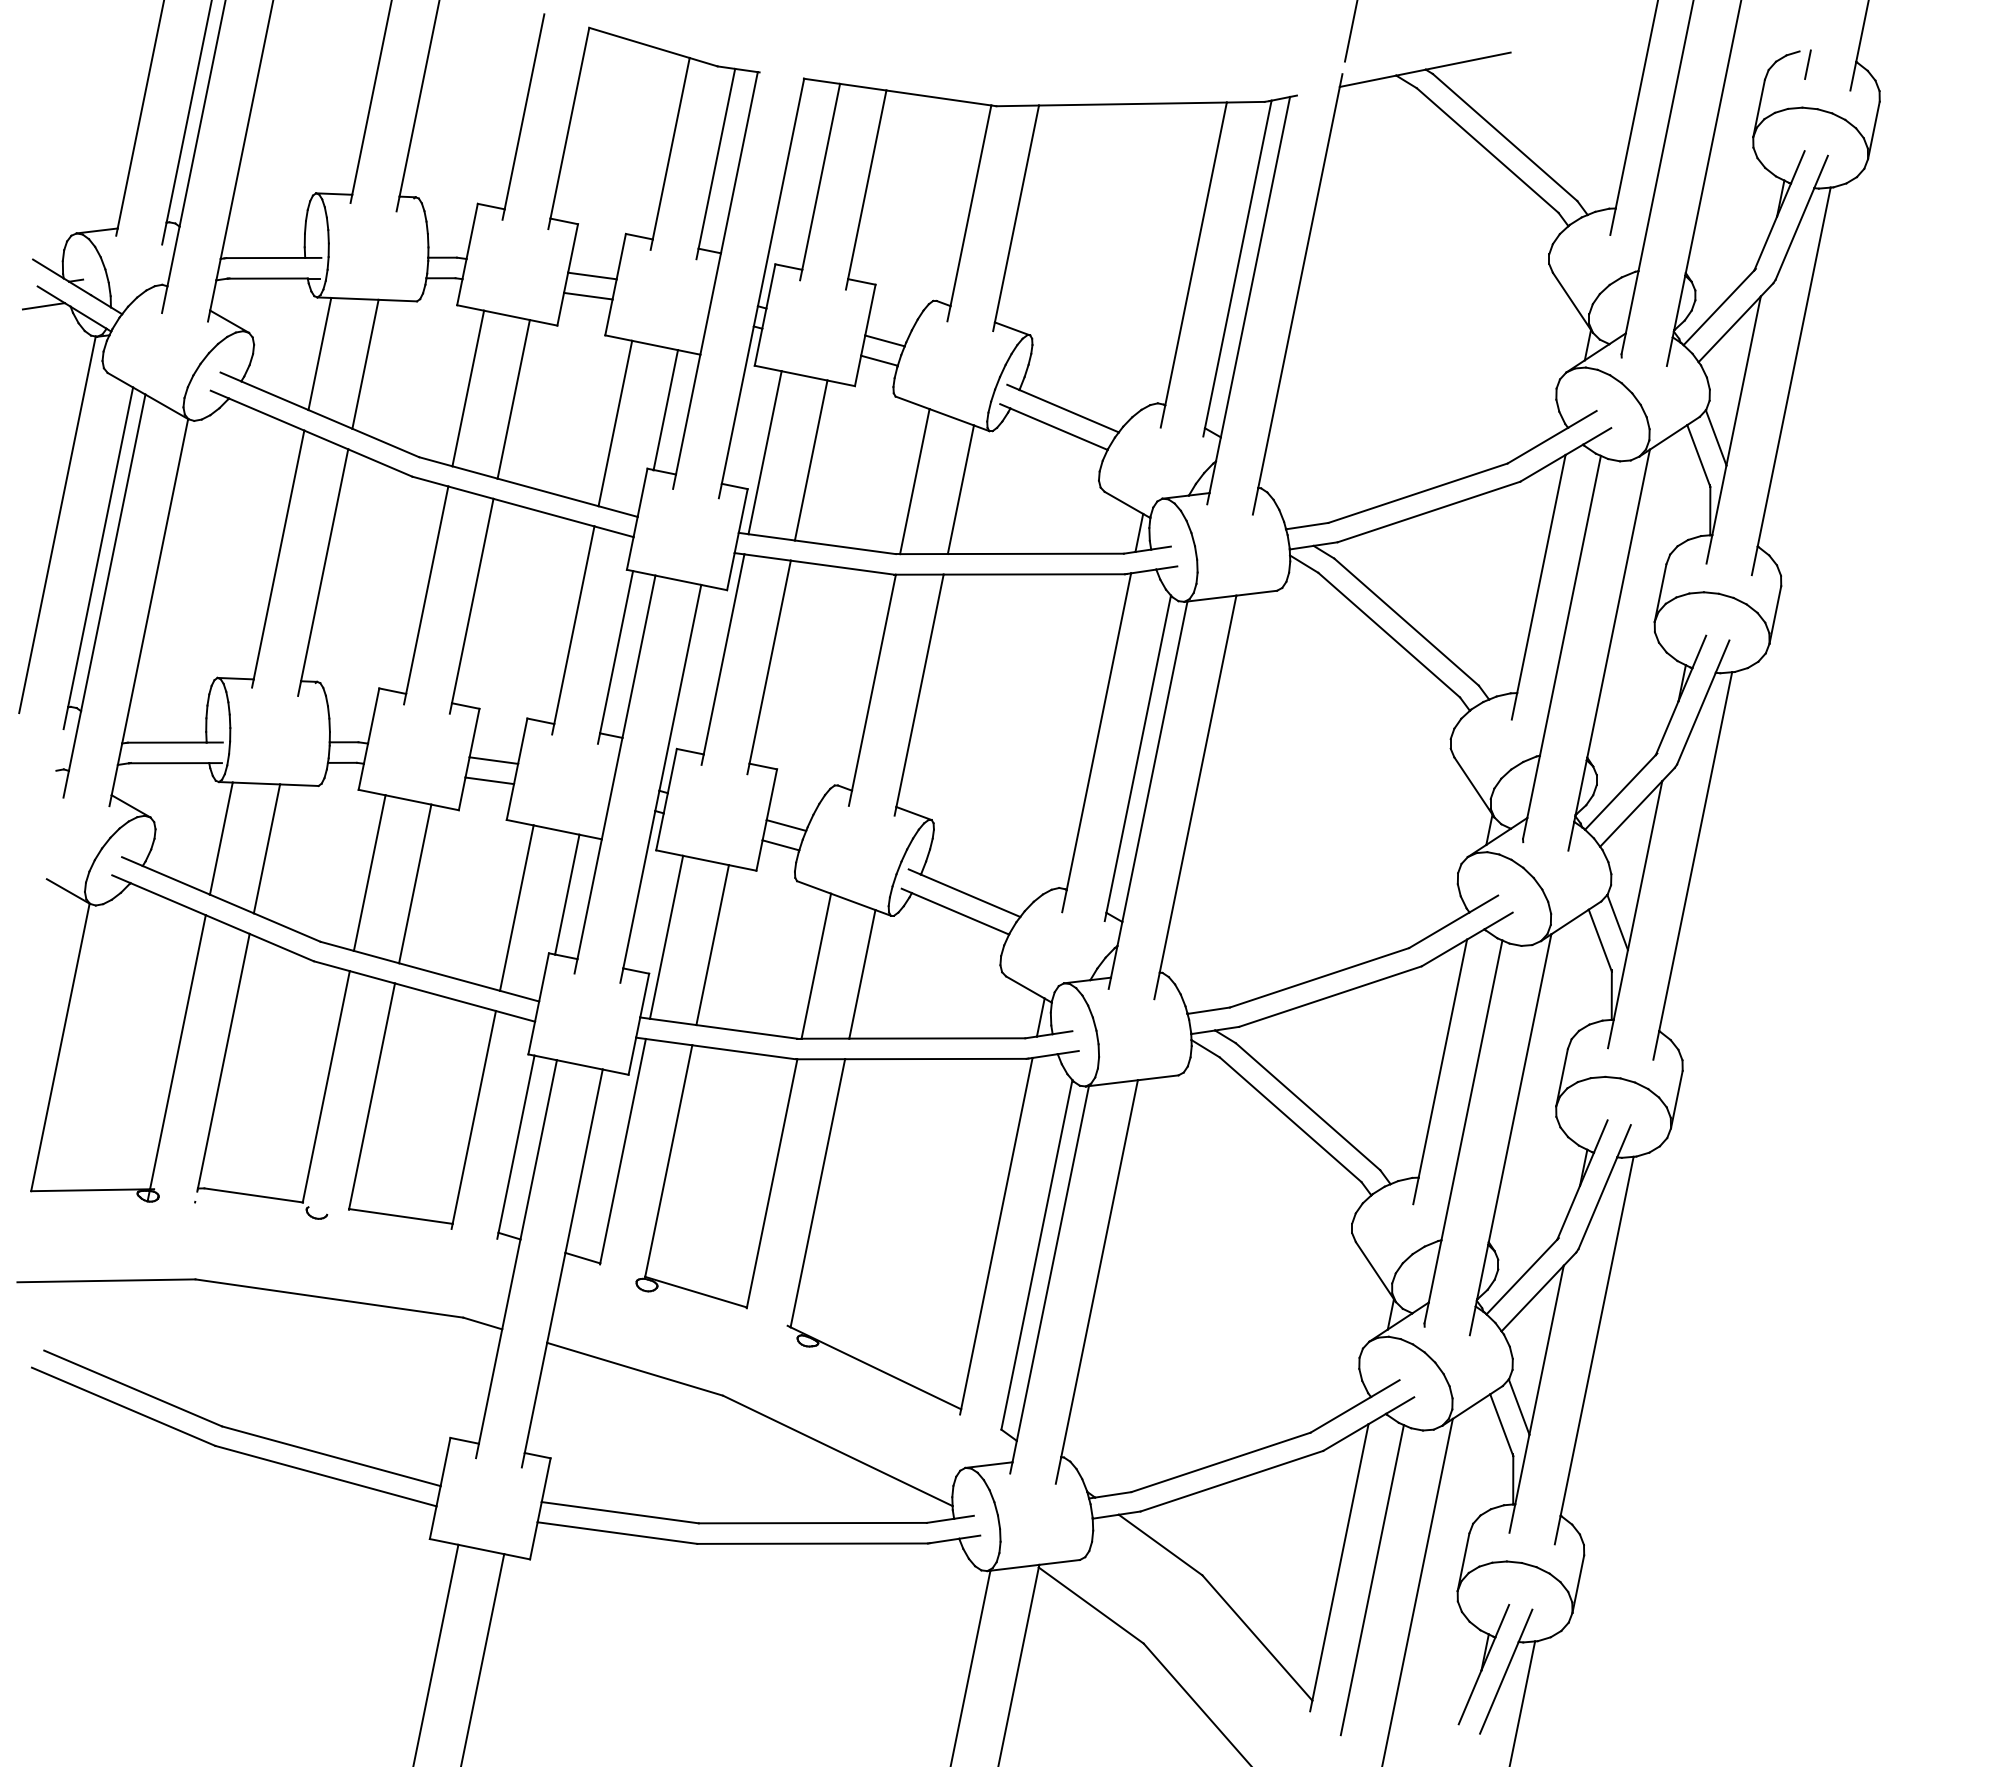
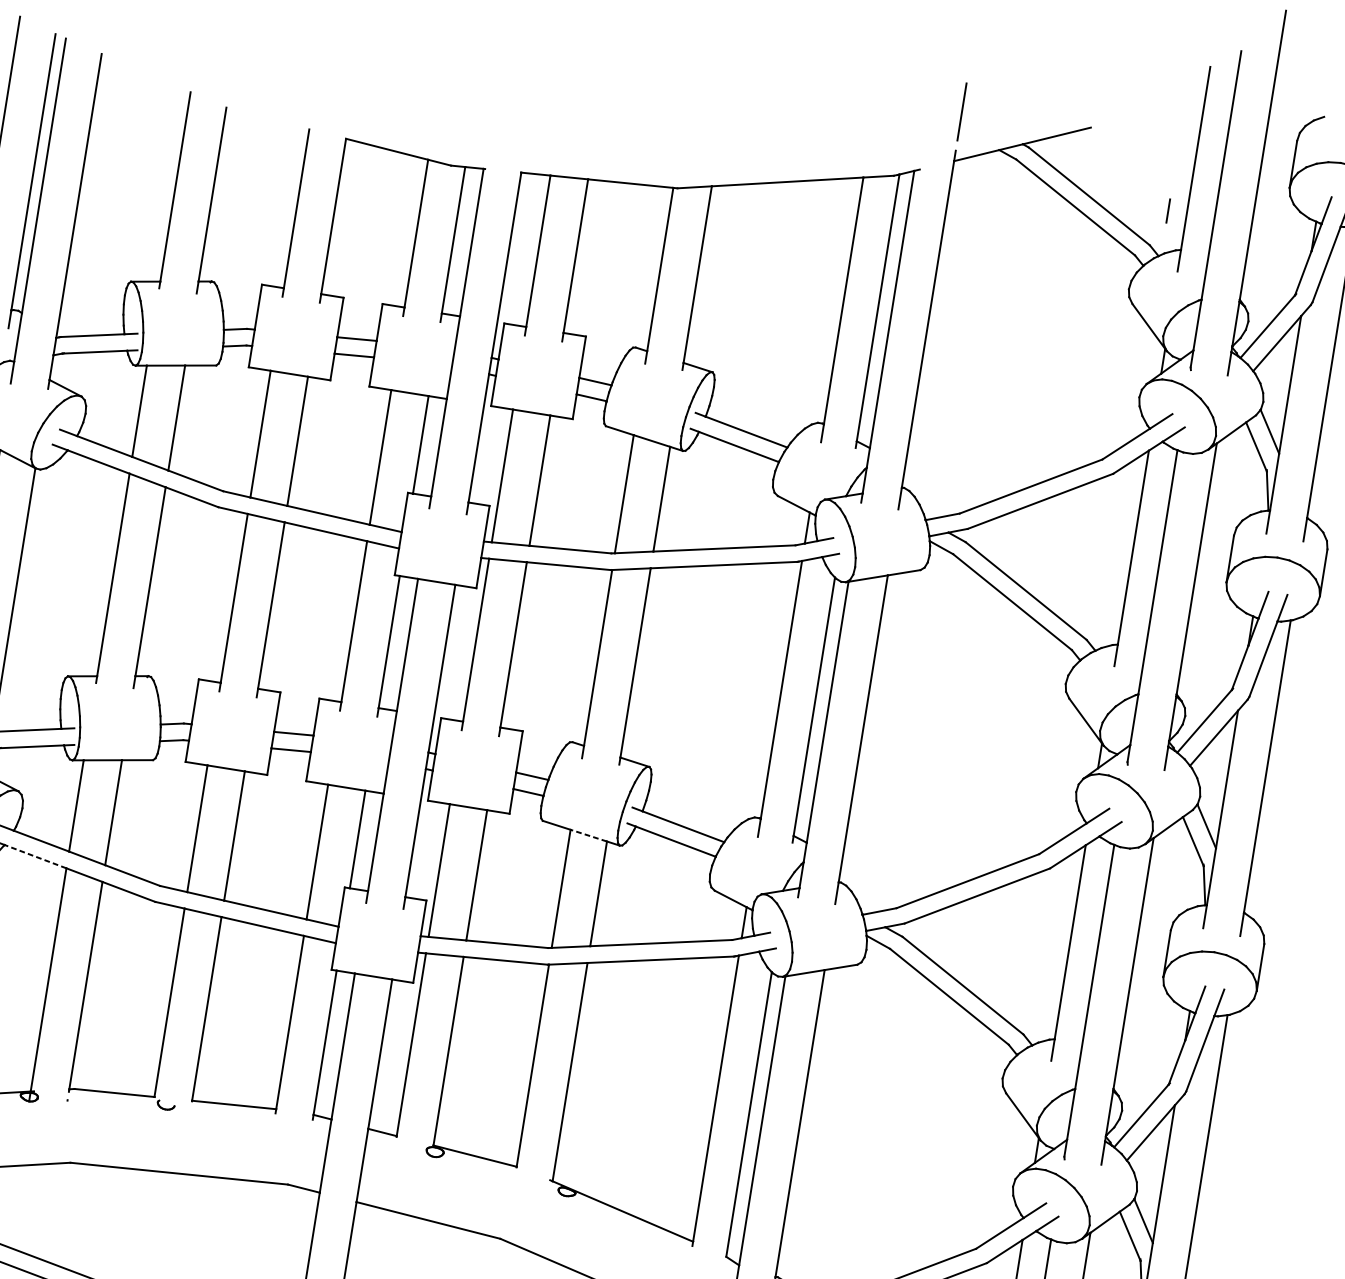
line: (1807, 64) -> (1167, 210), moved
line: (168, 899) -> (35, 856), solid -> dashed
line: (853, 901) -> (588, 835), solid -> dashed

